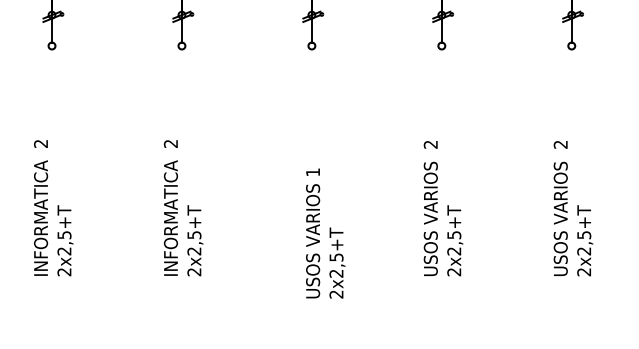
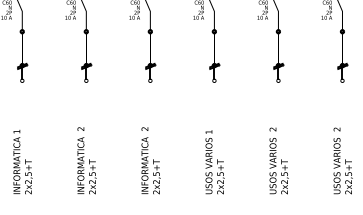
text: (324, 234) -> (214, 162), moved

